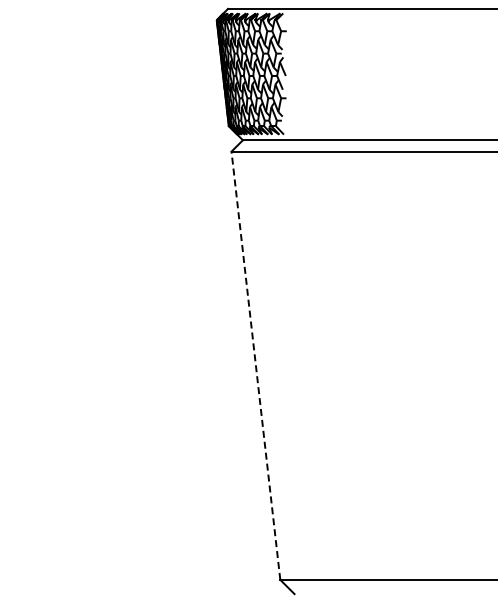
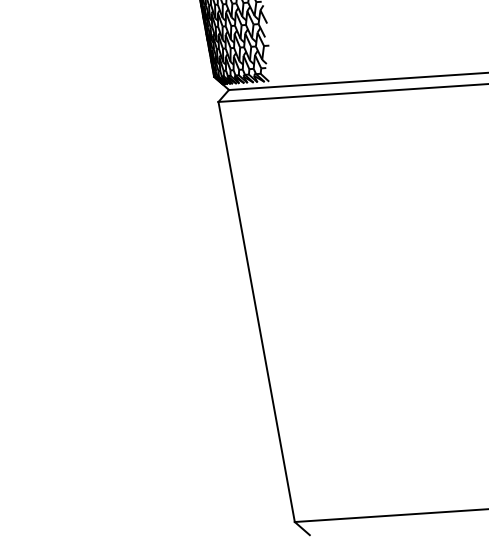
line: (255, 365) -> (256, 311), dashed -> solid

